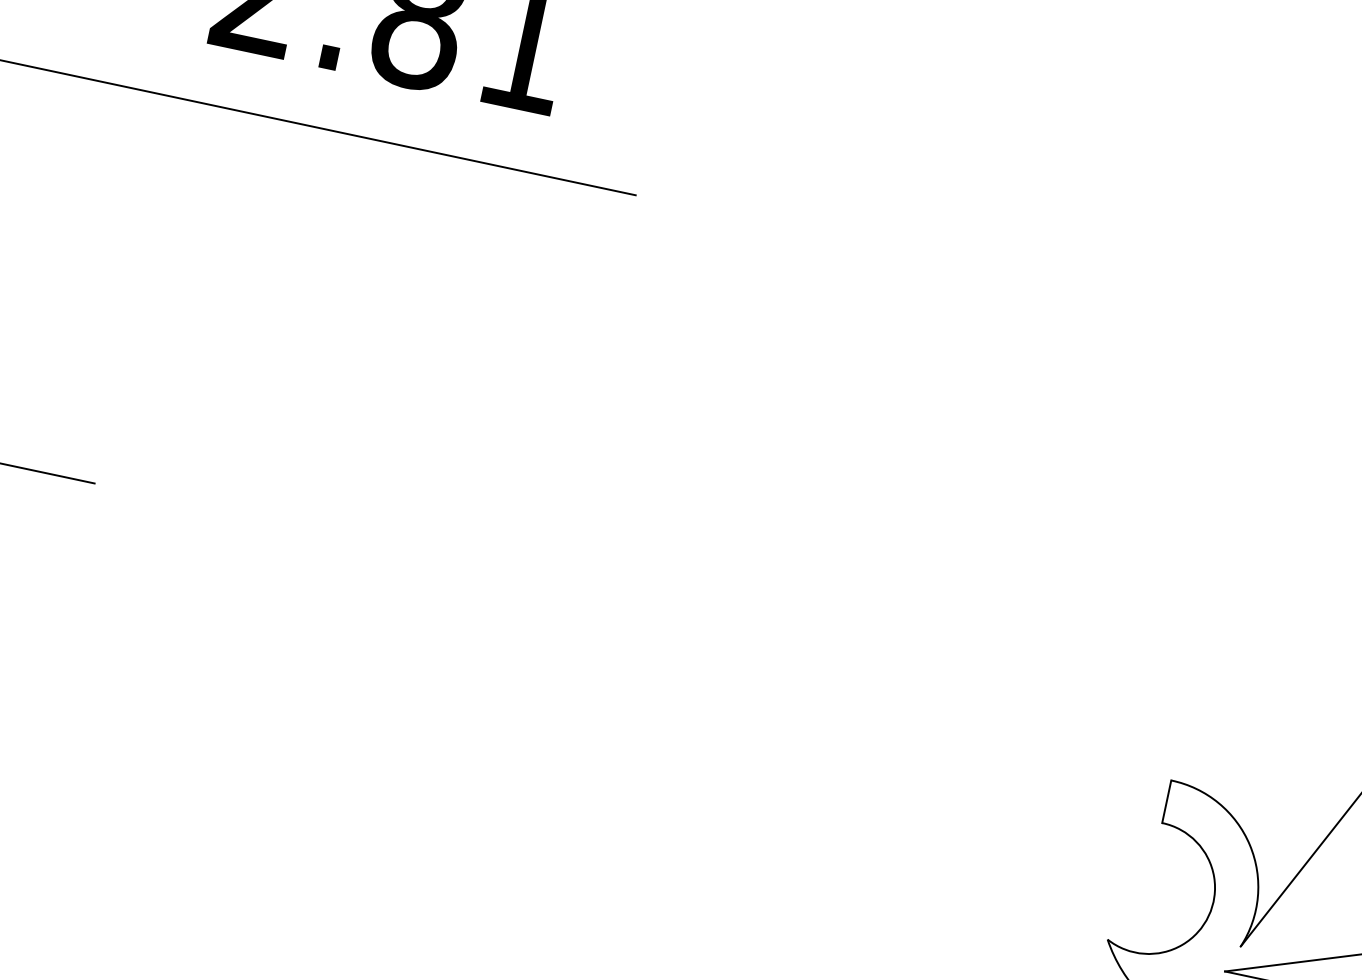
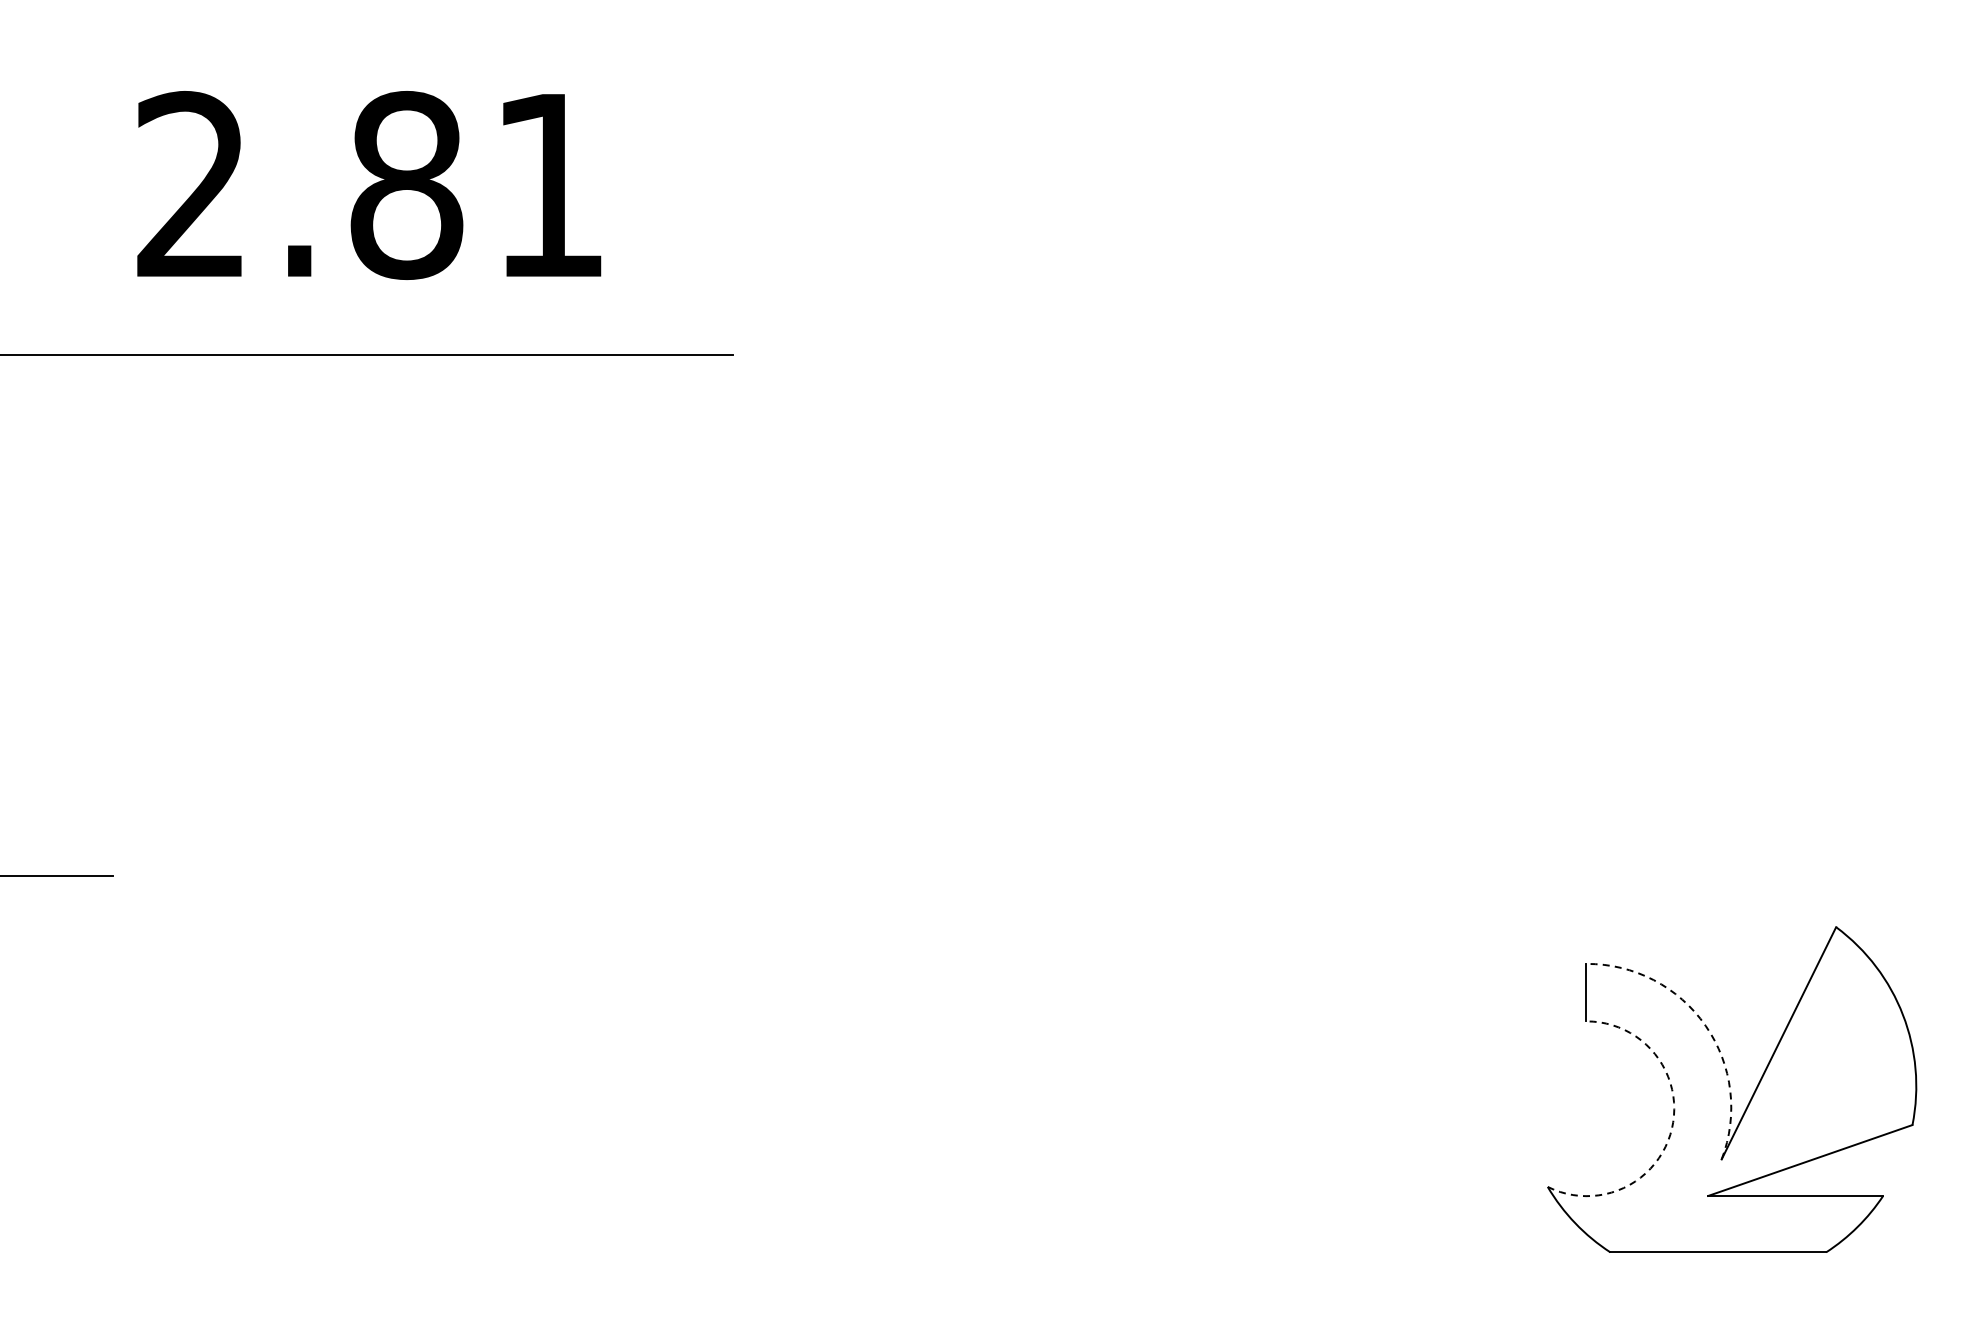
arc: (1249, 844) -> (1705, 1025), solid -> dashed
arc: (1208, 915) -> (1671, 1128), solid -> dashed

